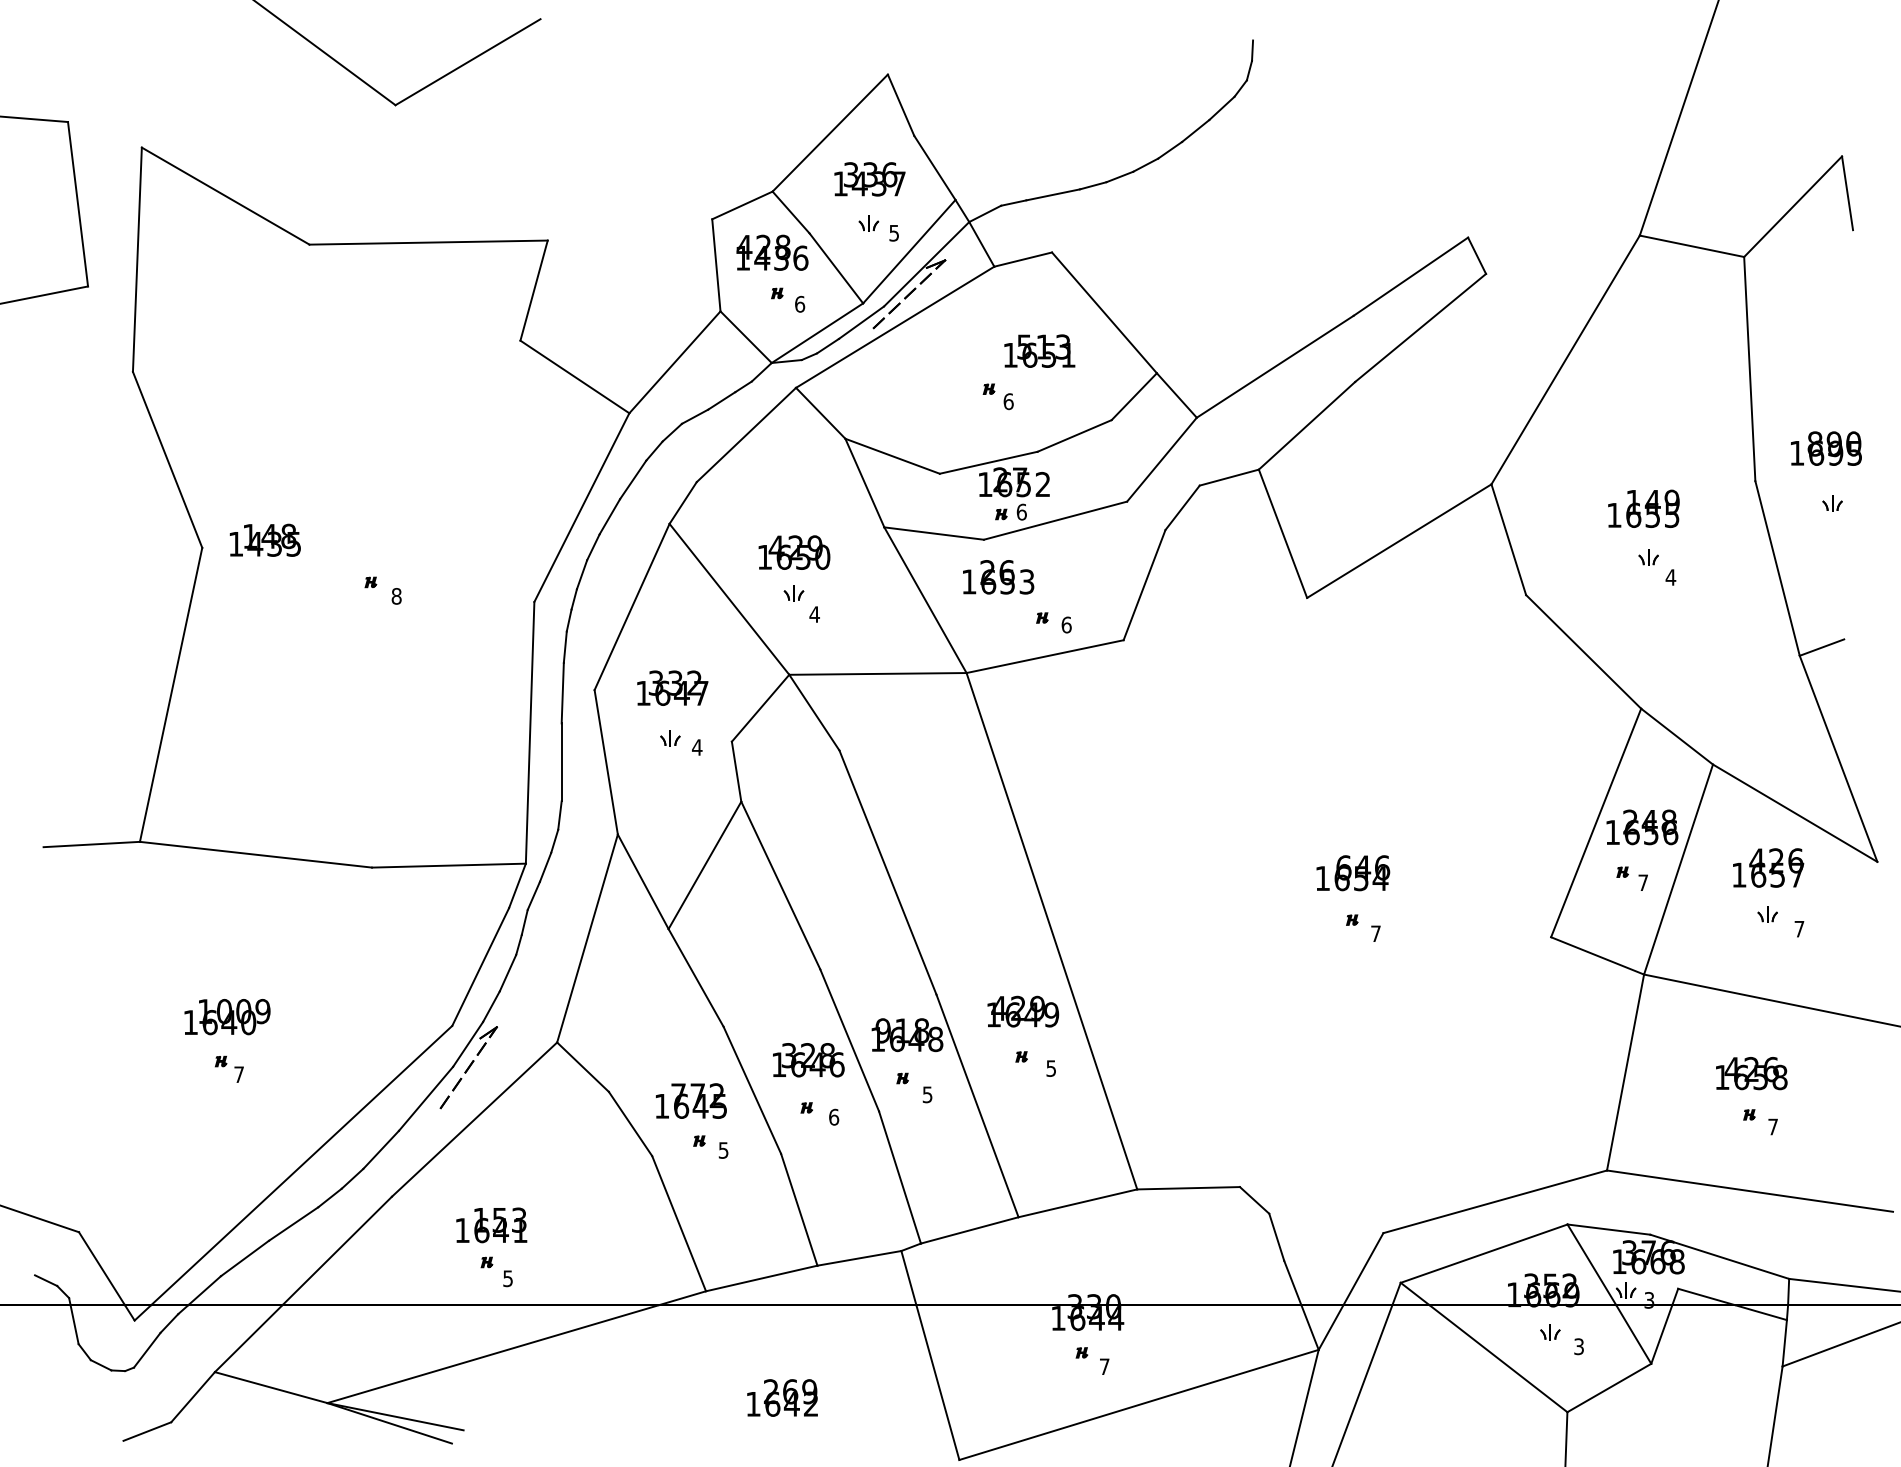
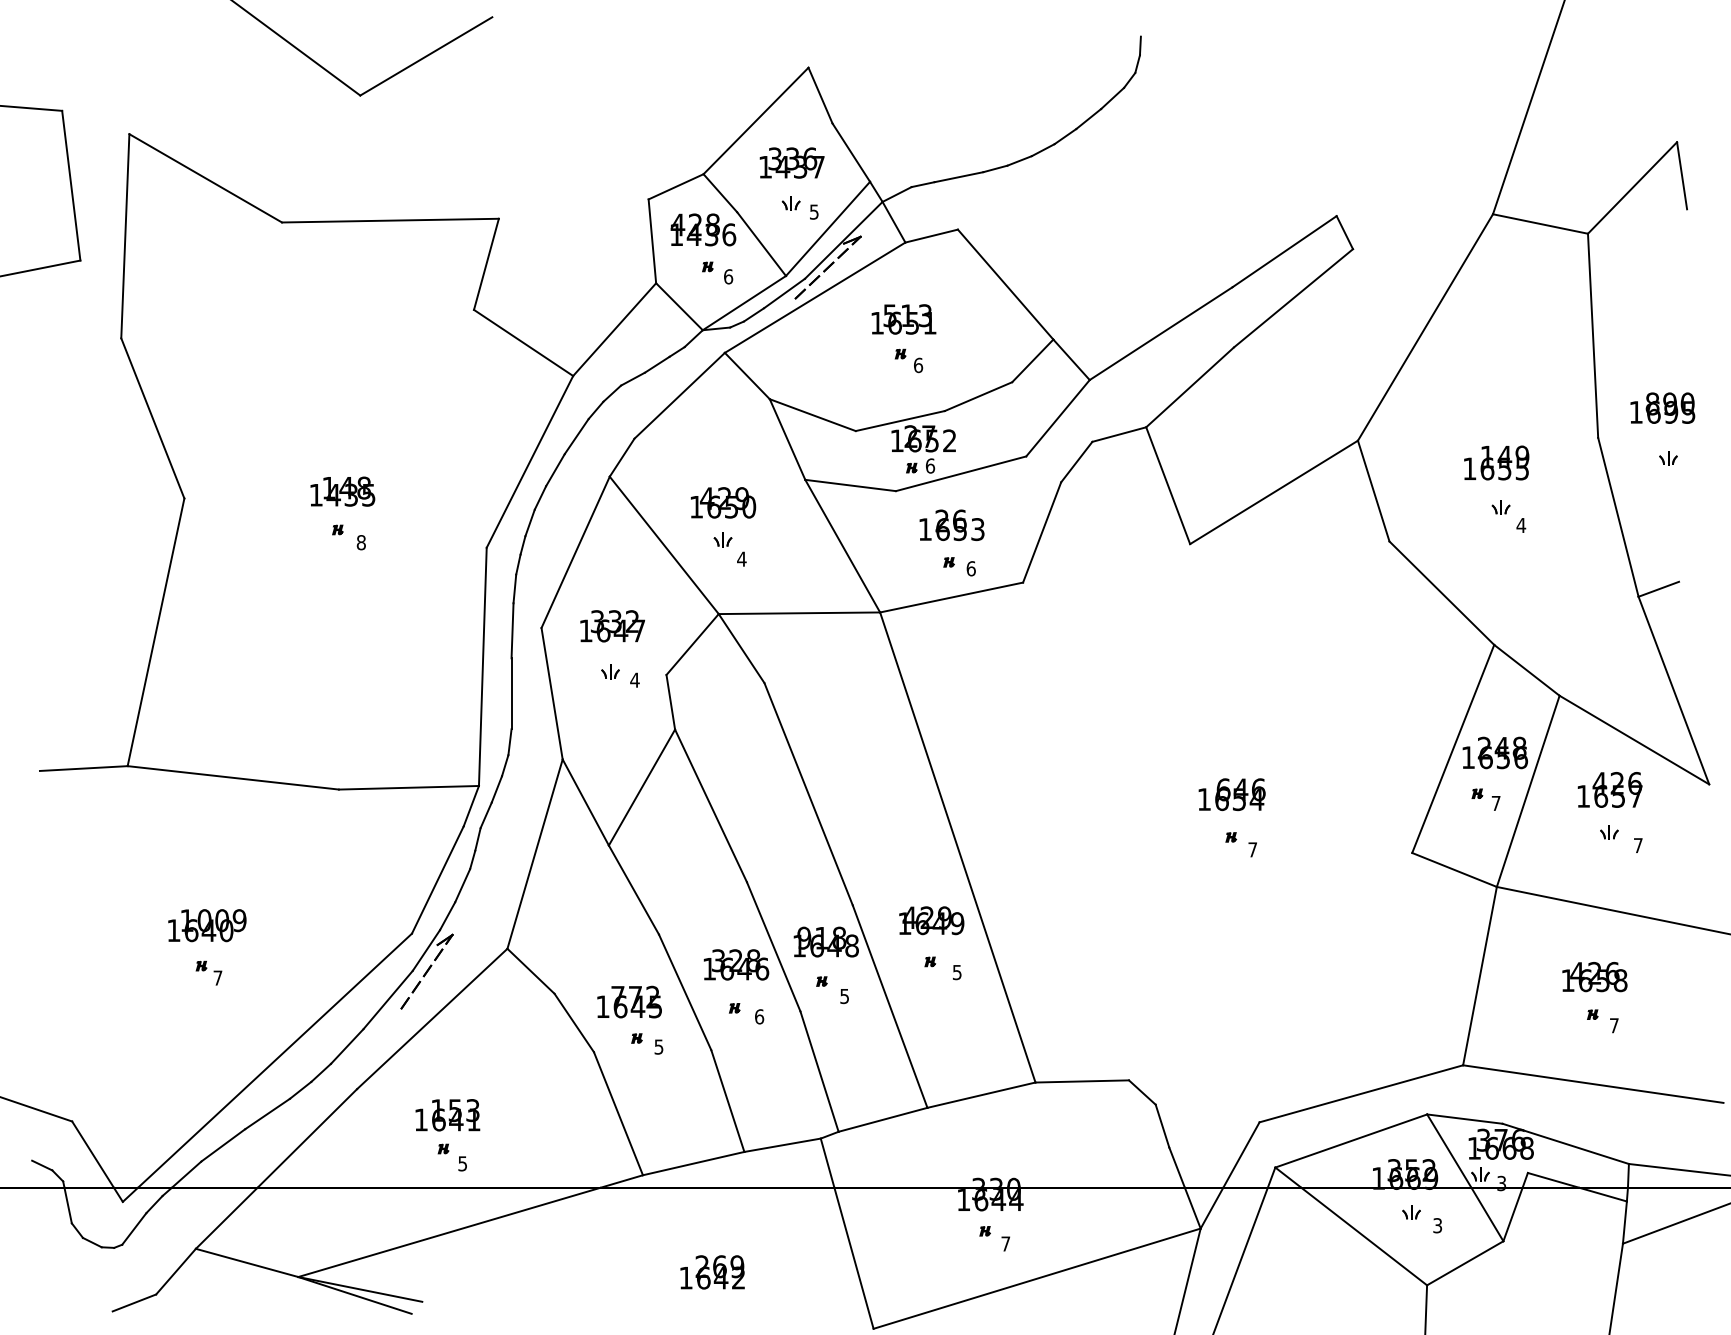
text: (1039, 350) -> (903, 318), moved
text: (264, 539) -> (342, 490), moved
text: (998, 577) -> (951, 525), moved

